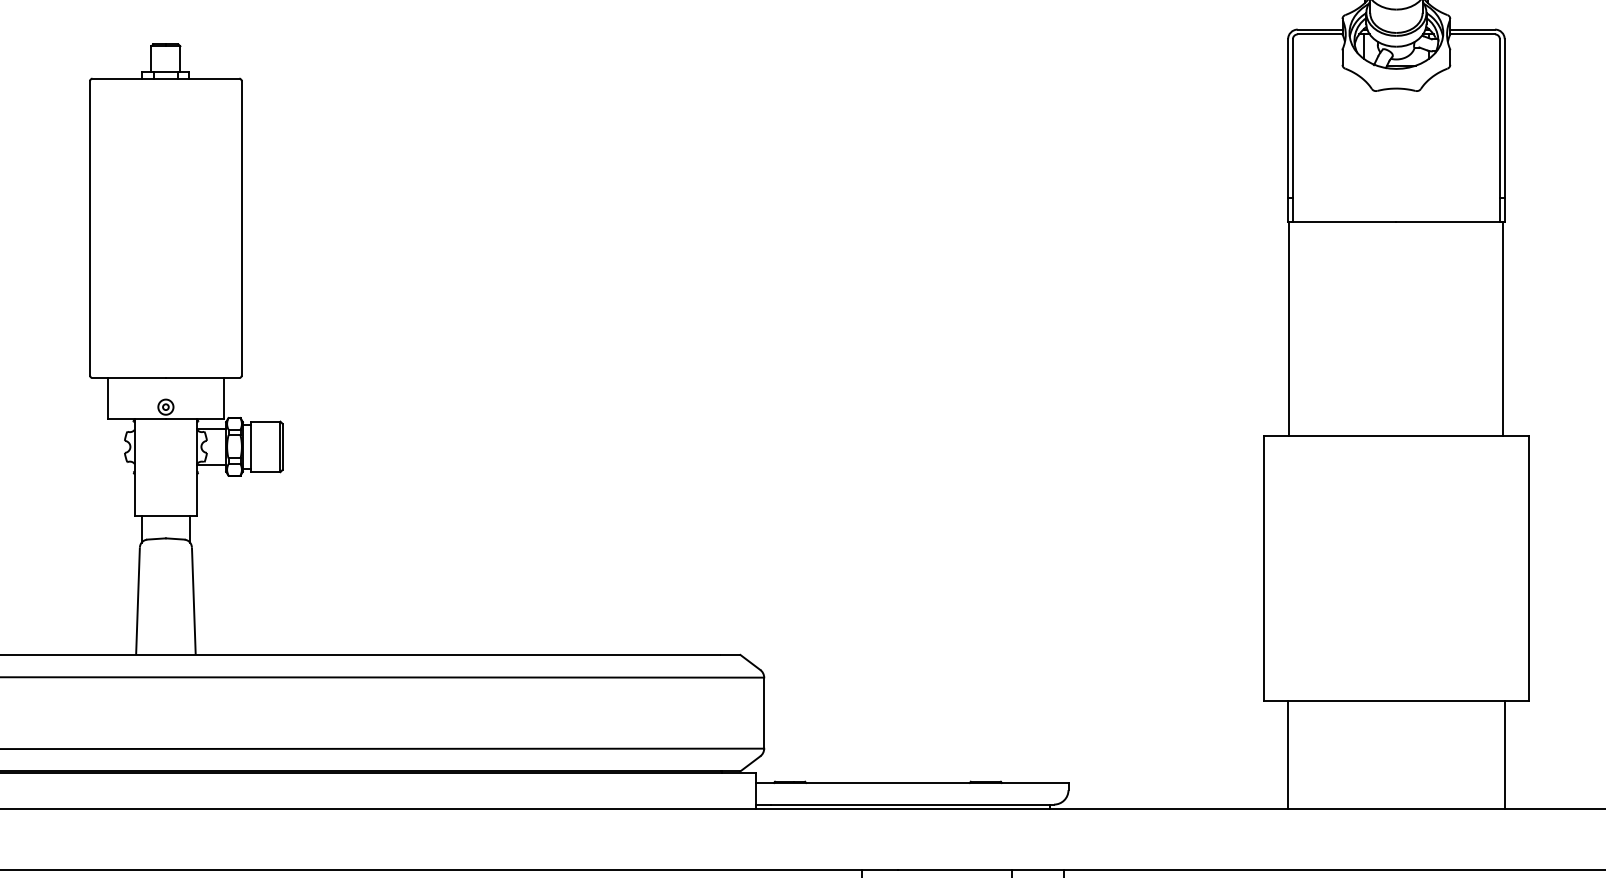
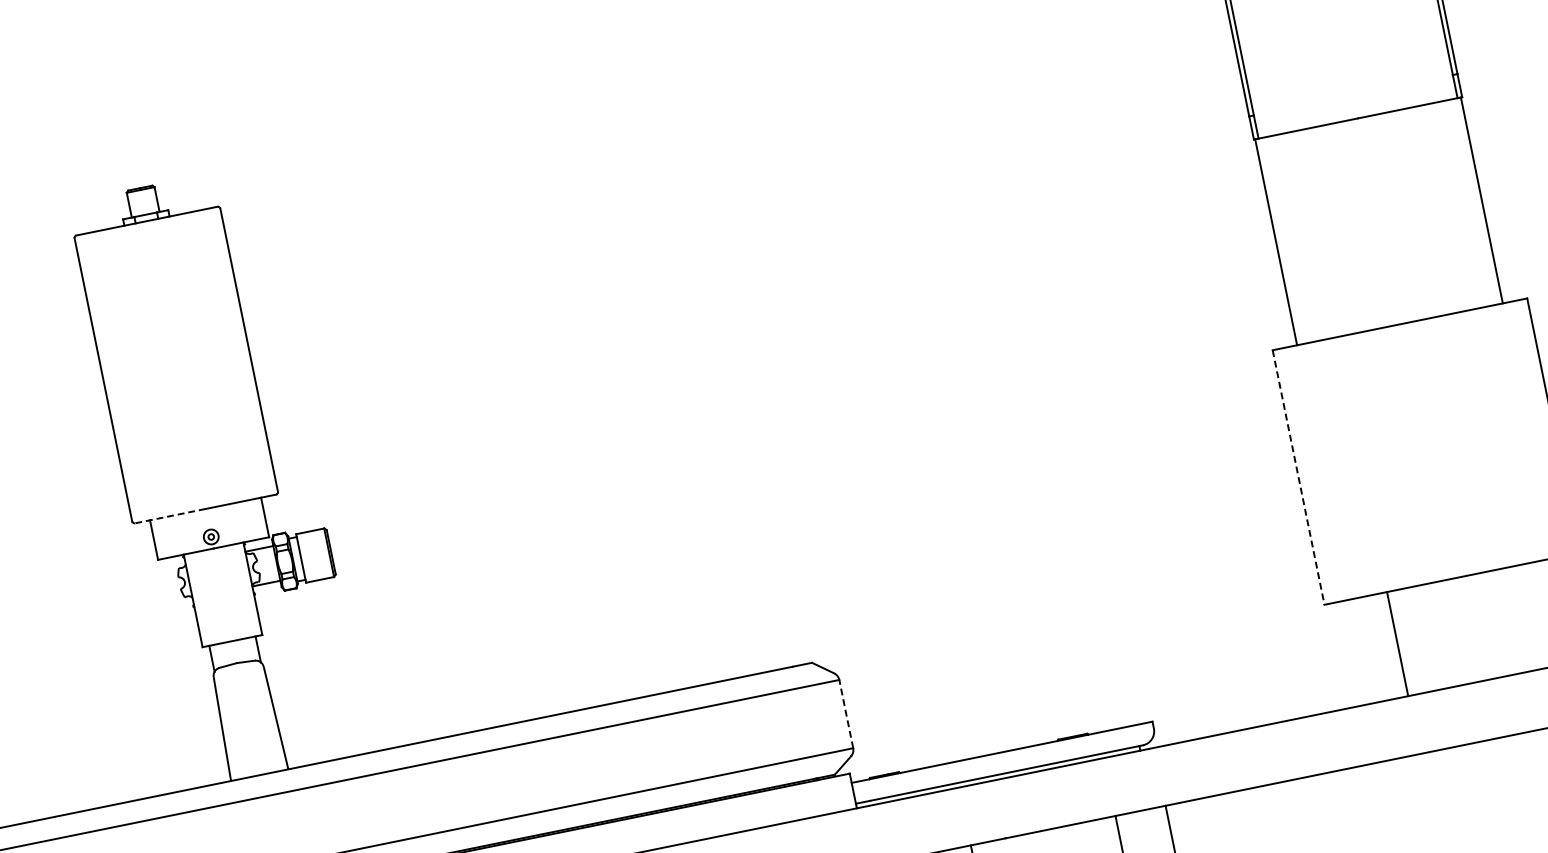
line: (129, 378) -> (170, 516), solid -> dashed
line: (1264, 569) -> (1299, 478), solid -> dashed
line: (764, 713) -> (846, 714), solid -> dashed
line: (1288, 755) -> (1398, 644), moved

